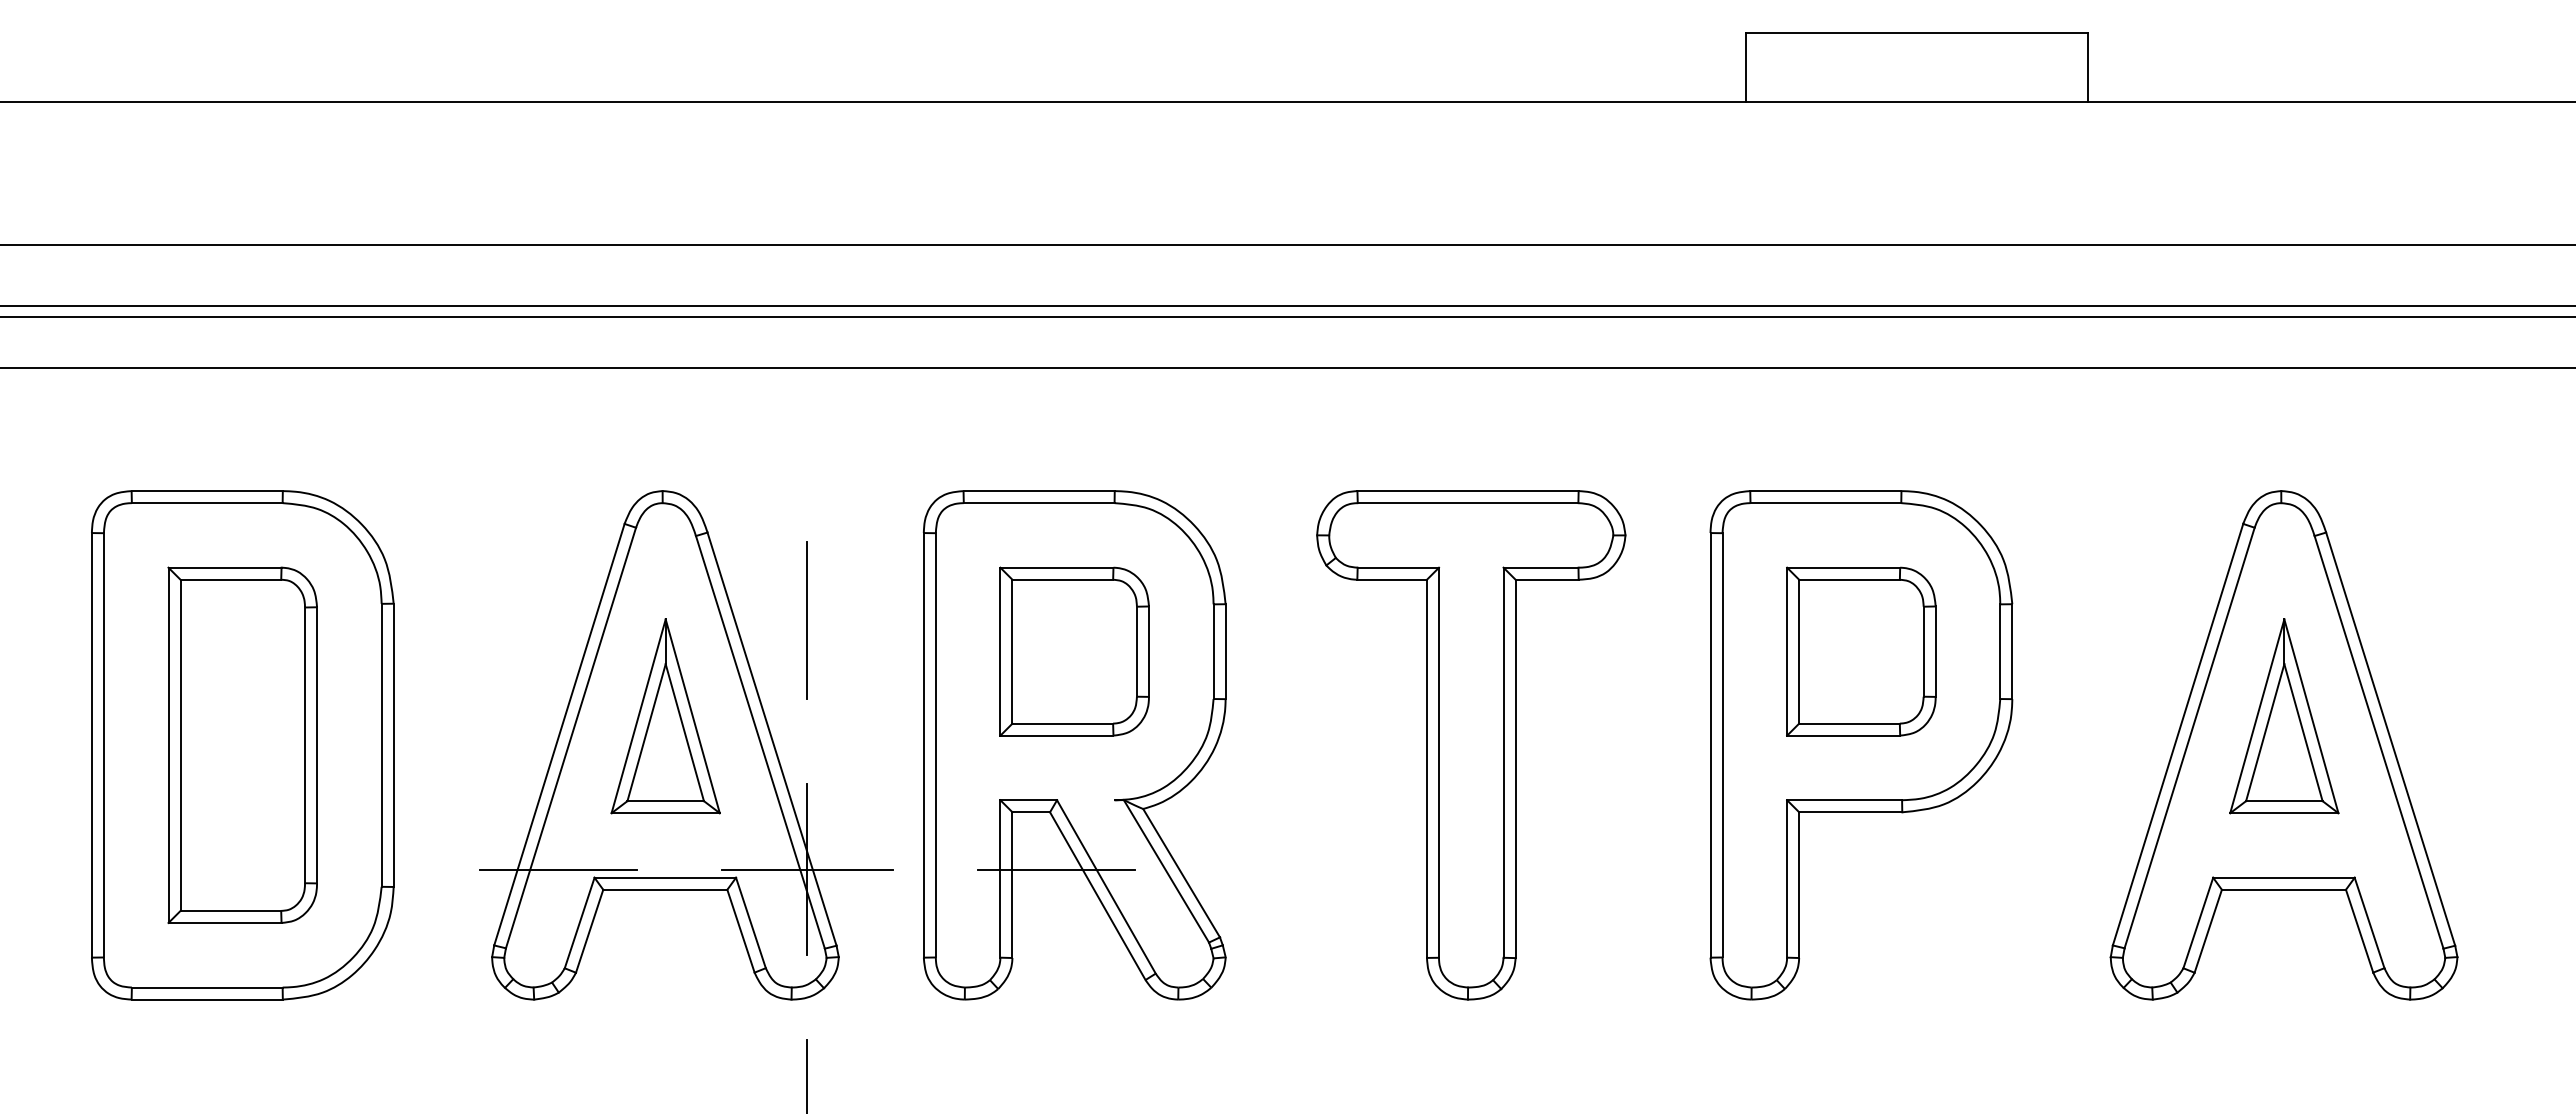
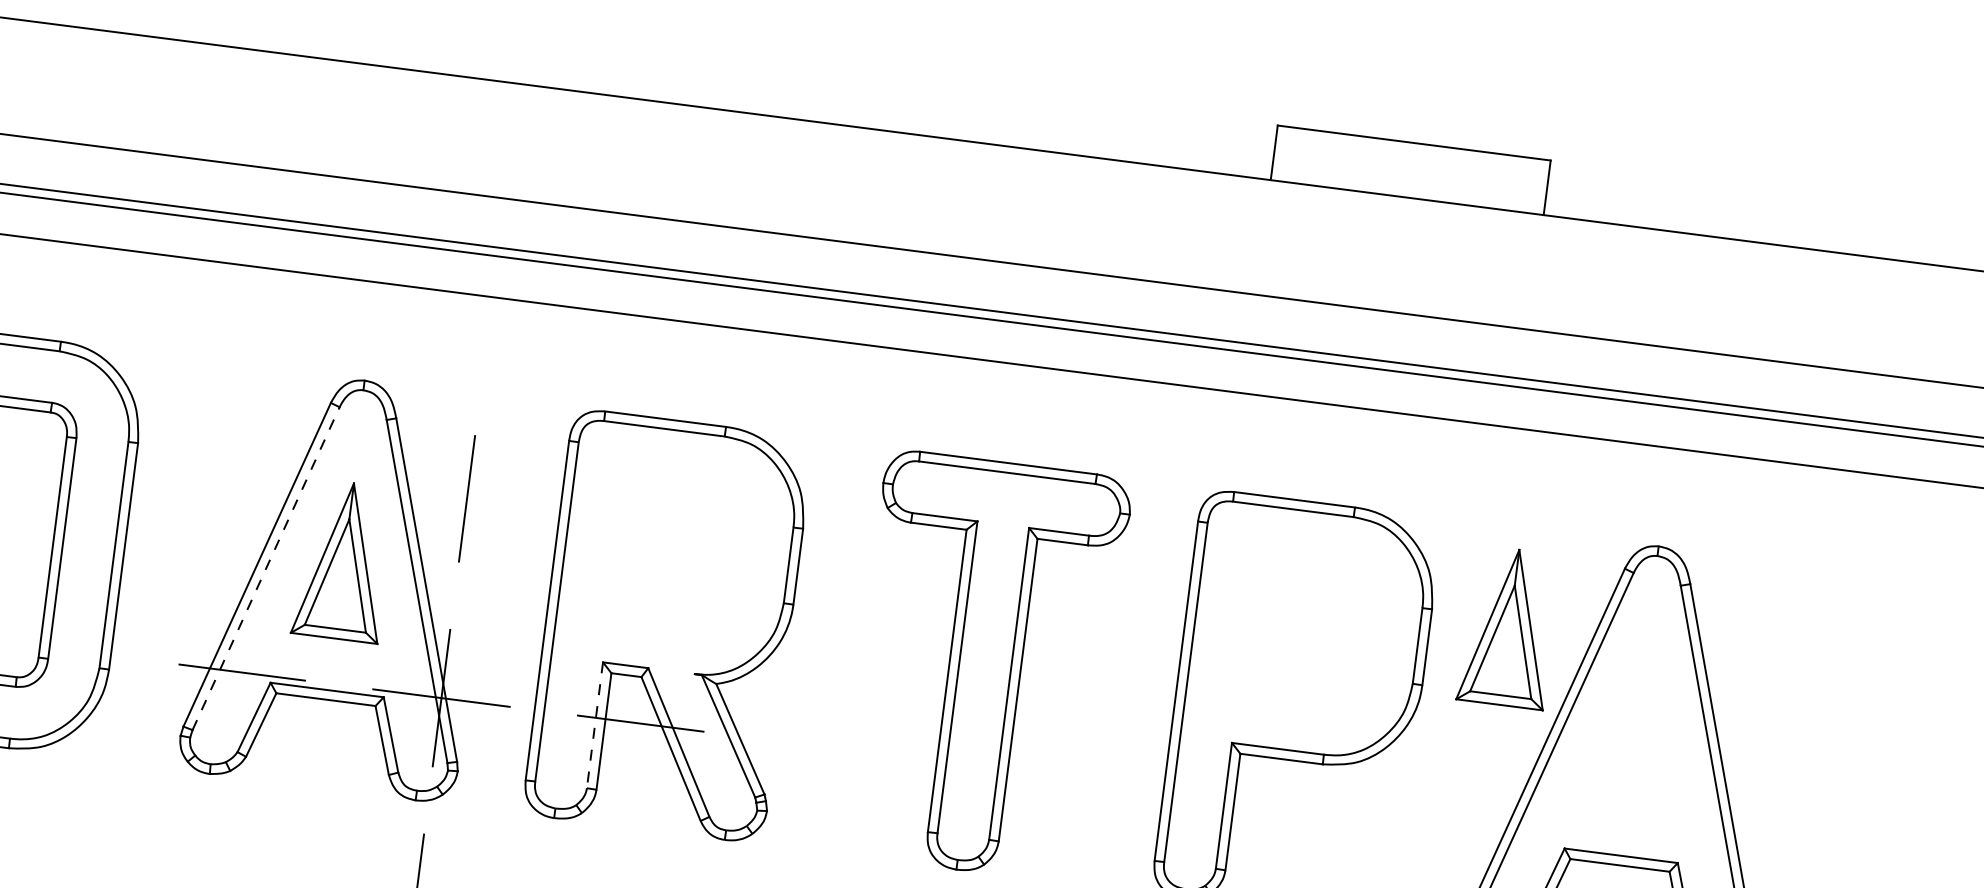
part: (1074, 651) -> (677, 551), removed
part: (1861, 651) -> (1306, 631), removed
part: (2284, 716) -> (1509, 627), moved
line: (571, 737) -> (266, 568), solid -> dashed
line: (1000, 878) -> (595, 724), solid -> dashed

